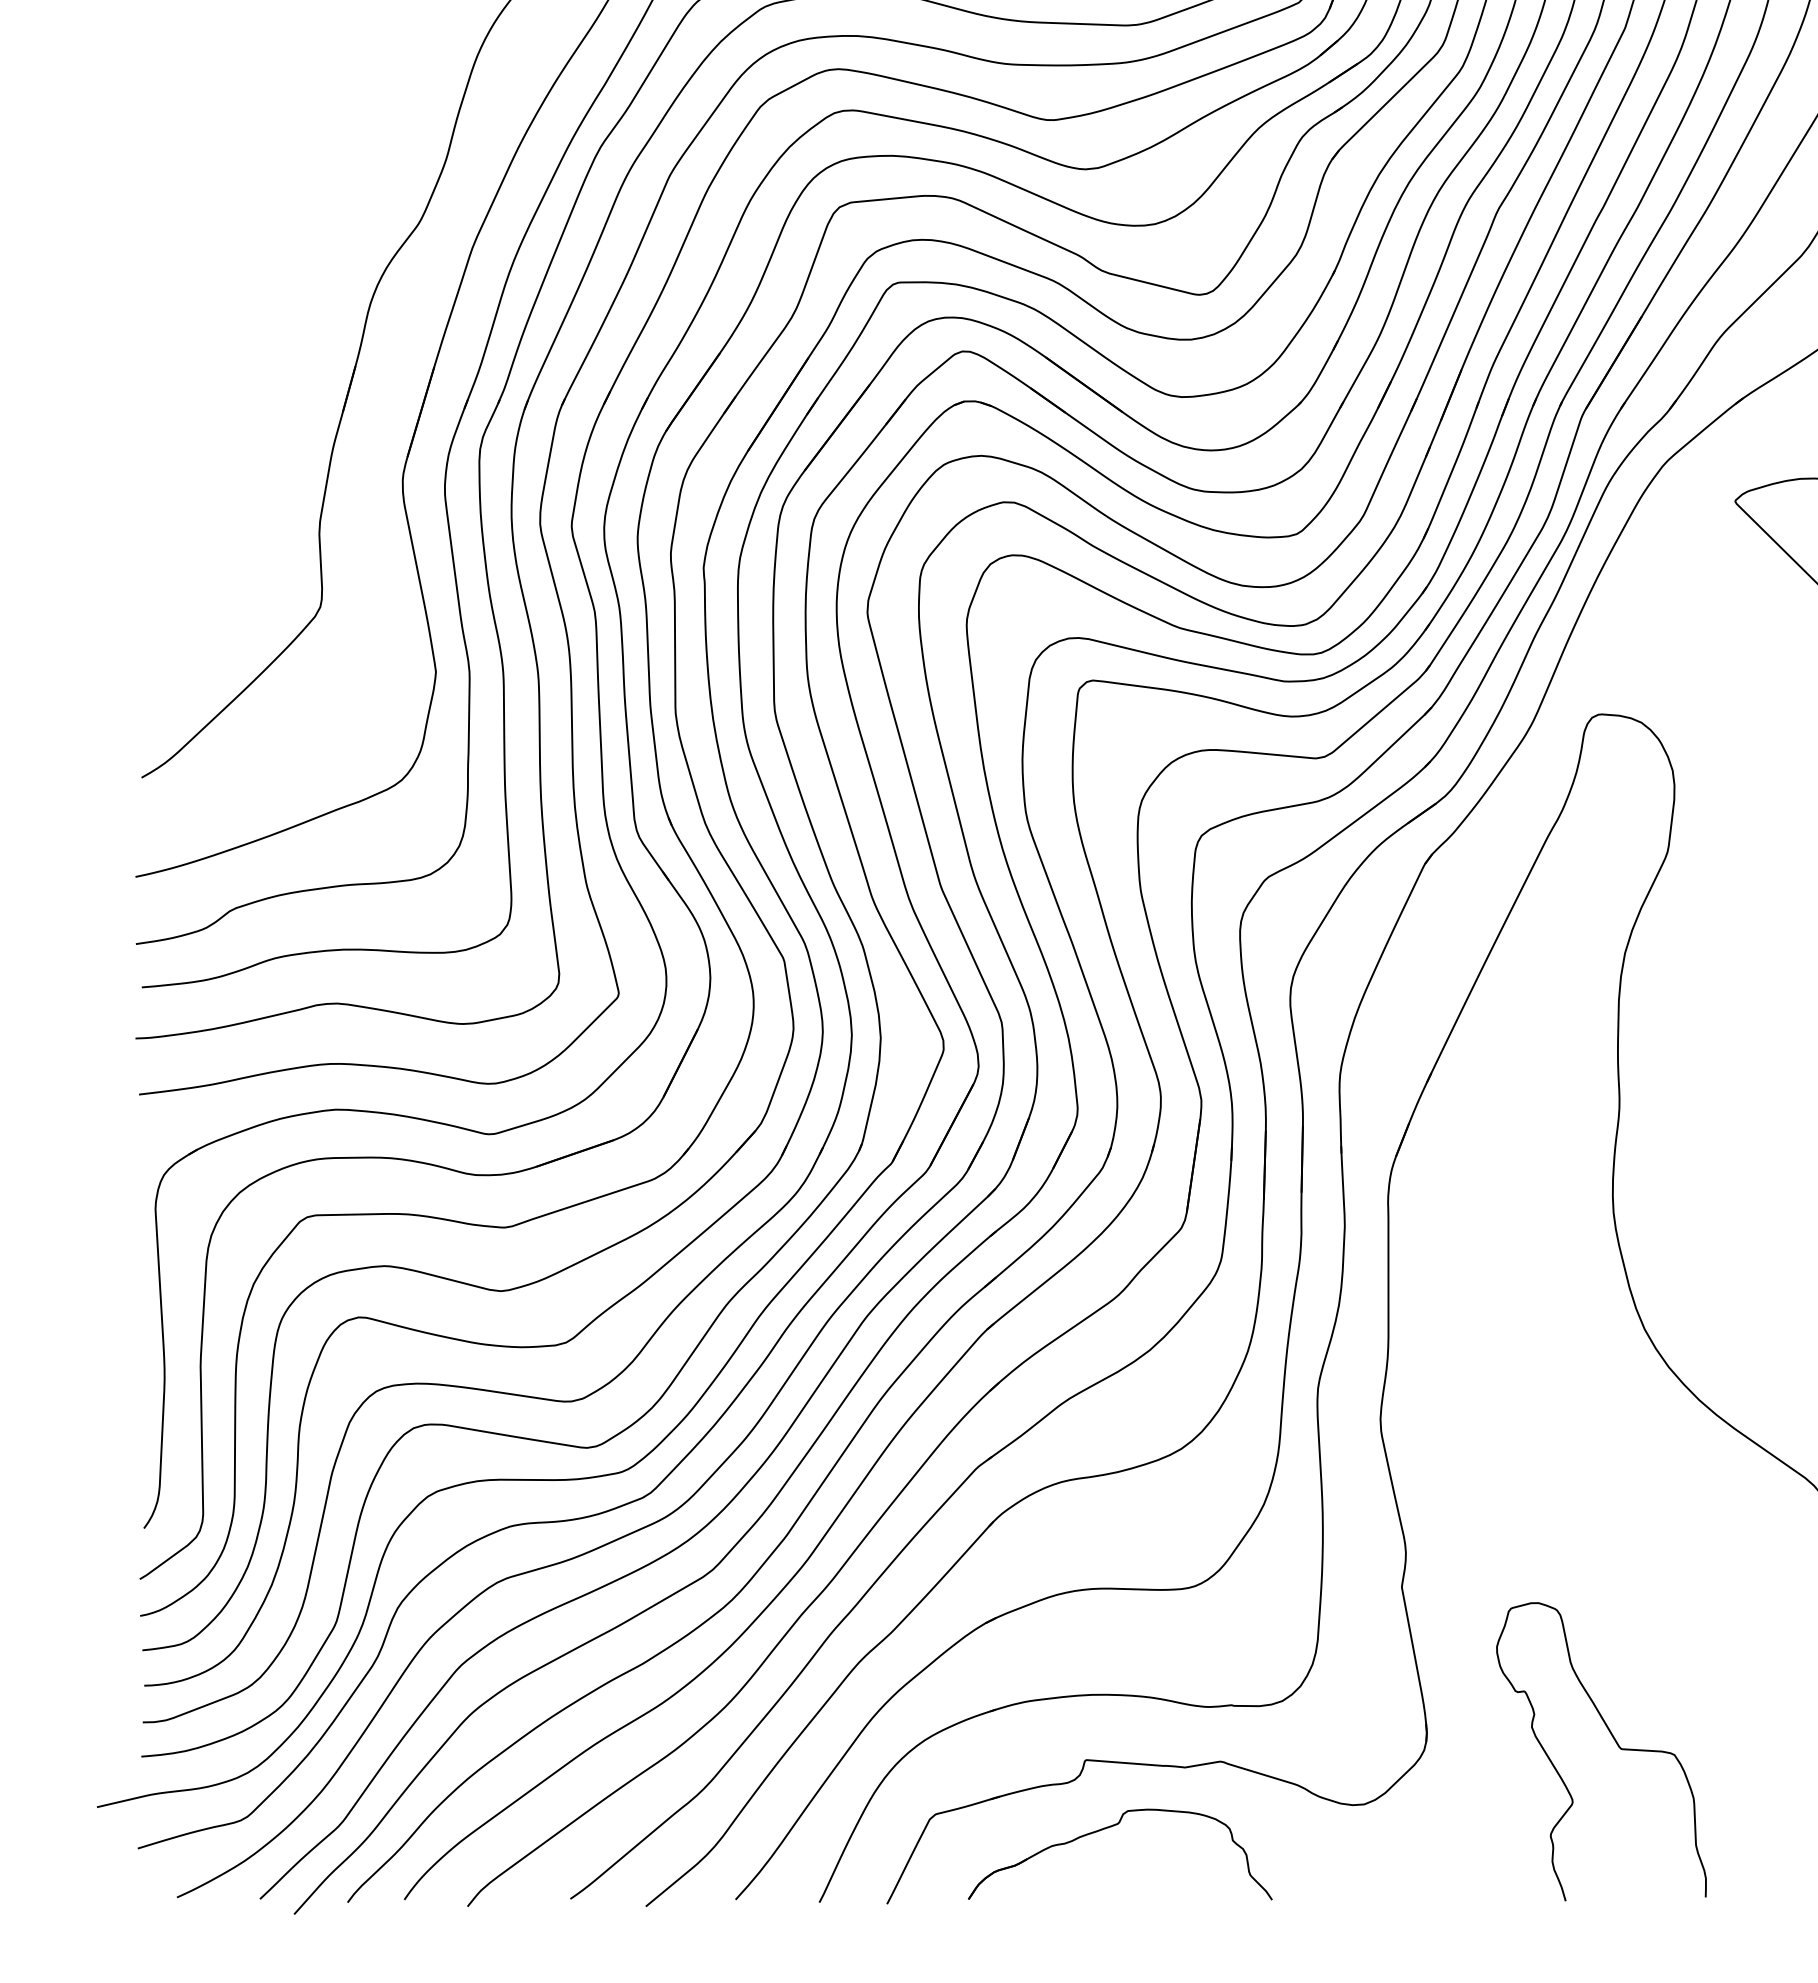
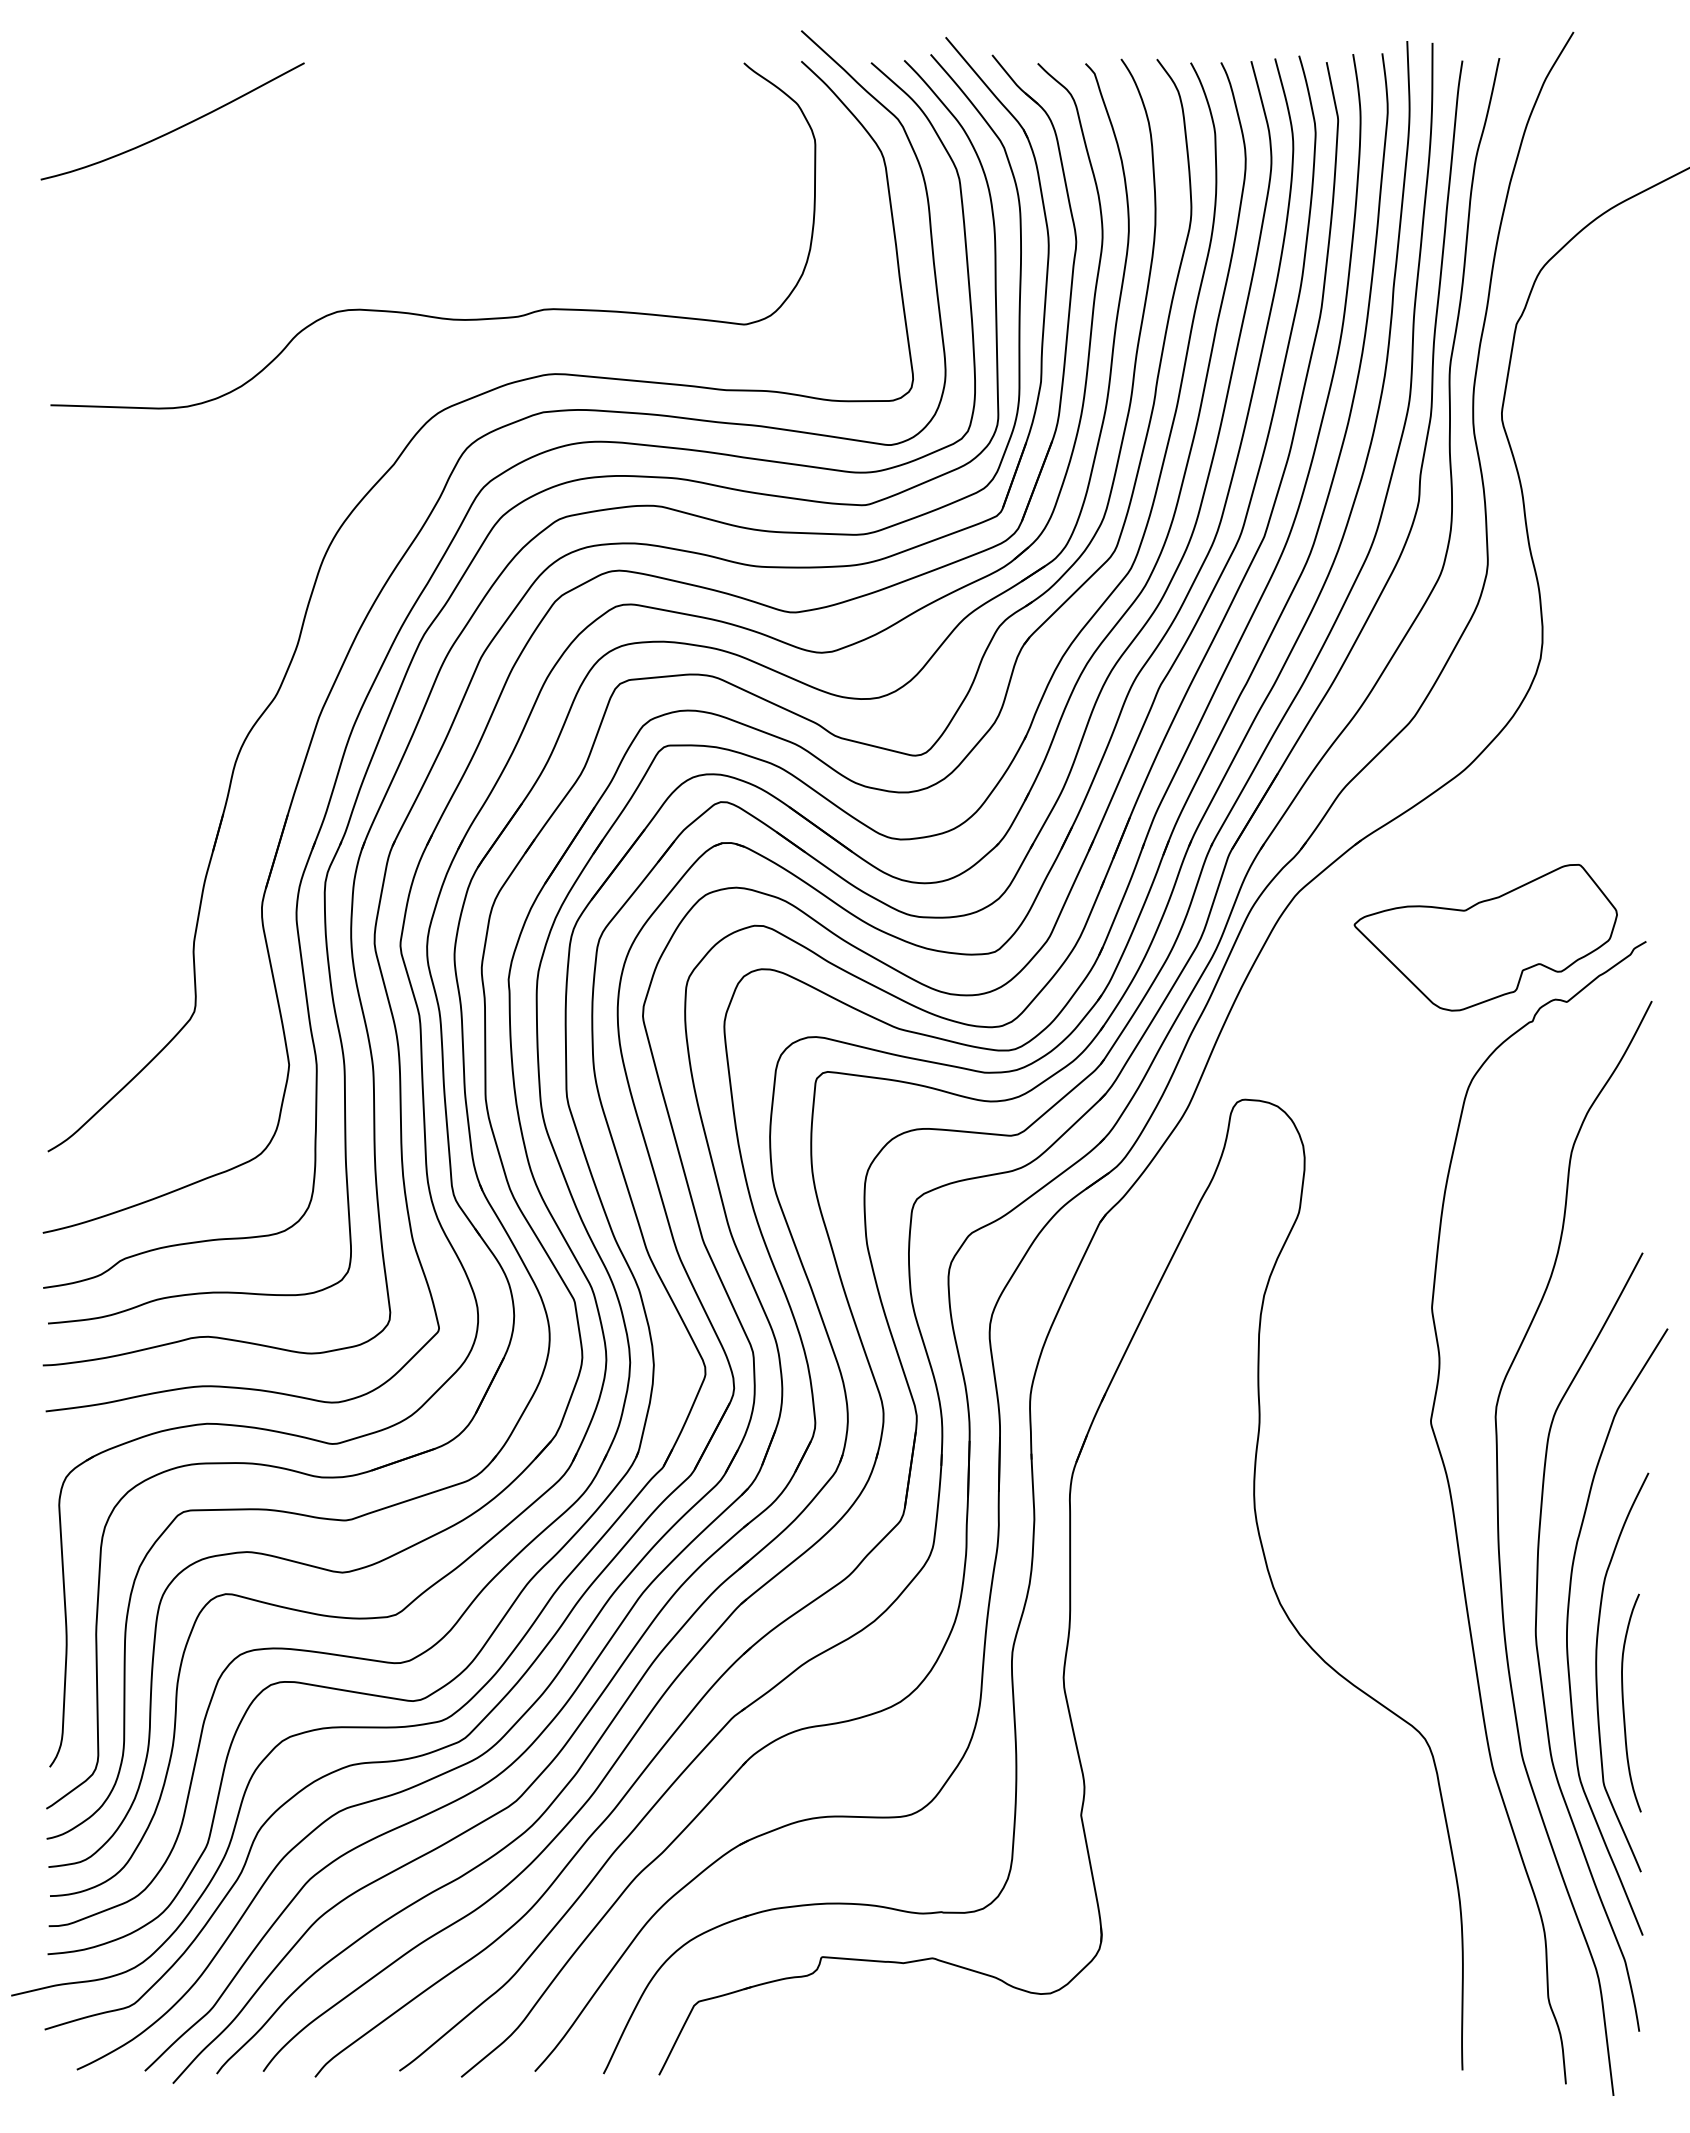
curve: (1615, 1743) -> (1256, 1943), removed
part: (1112, 1827) -> (843, 2012), removed

